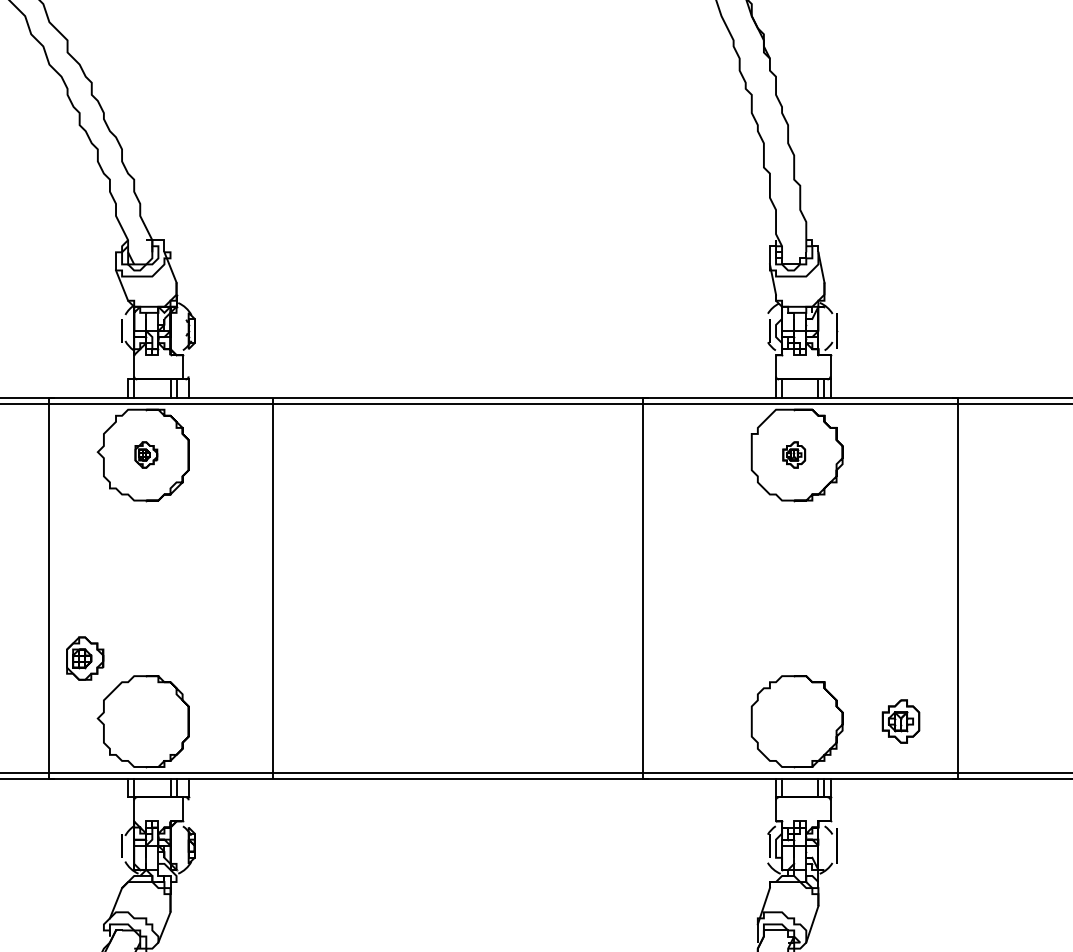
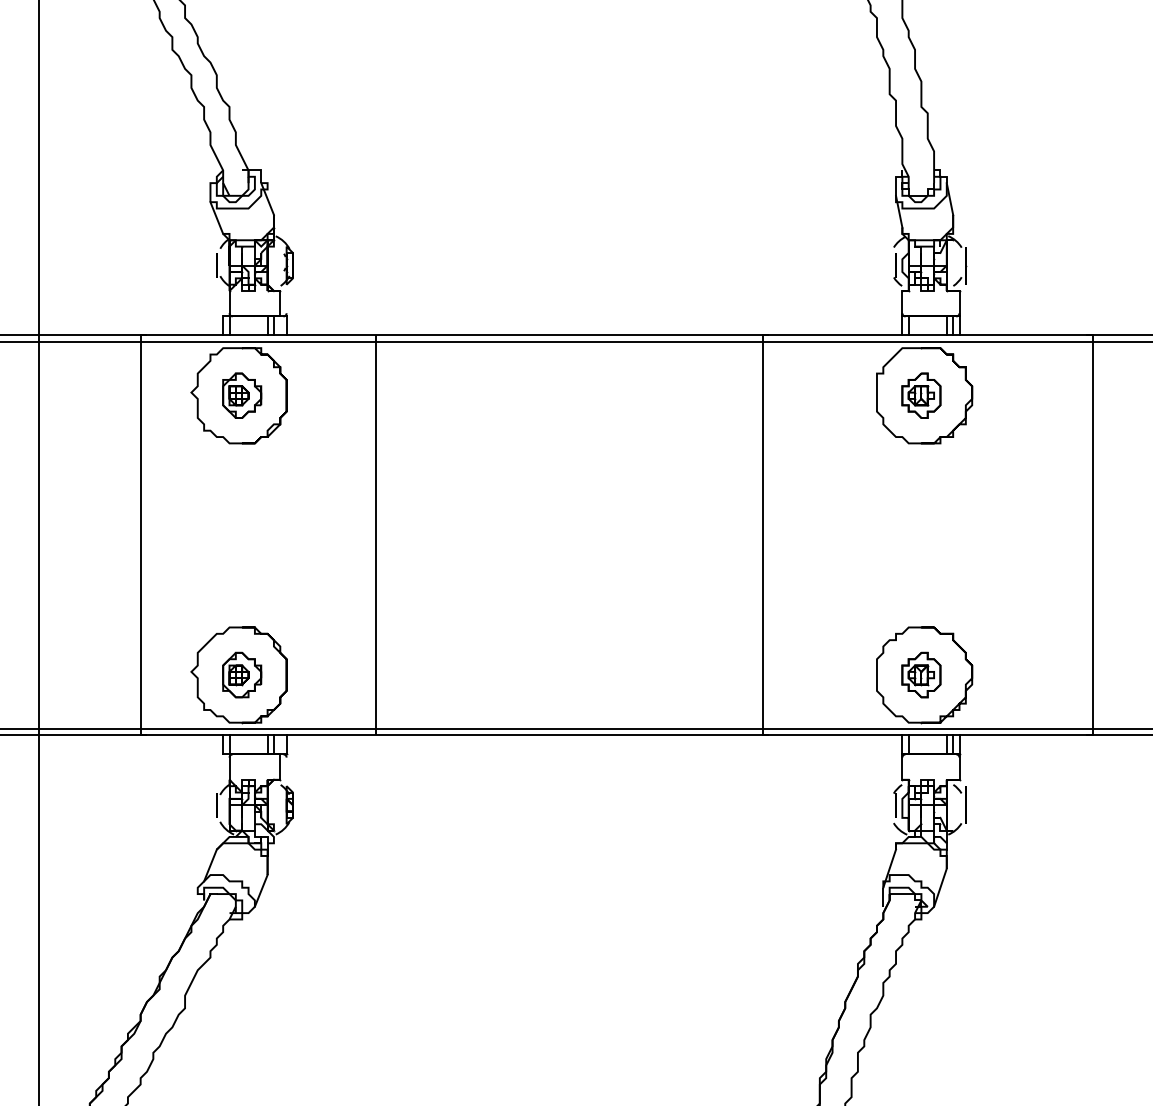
part: (146, 454) -> (242, 395), size x1.67
part: (794, 454) -> (921, 395), size x1.67
part: (85, 658) -> (242, 674), moved
part: (901, 721) -> (921, 674), moved

